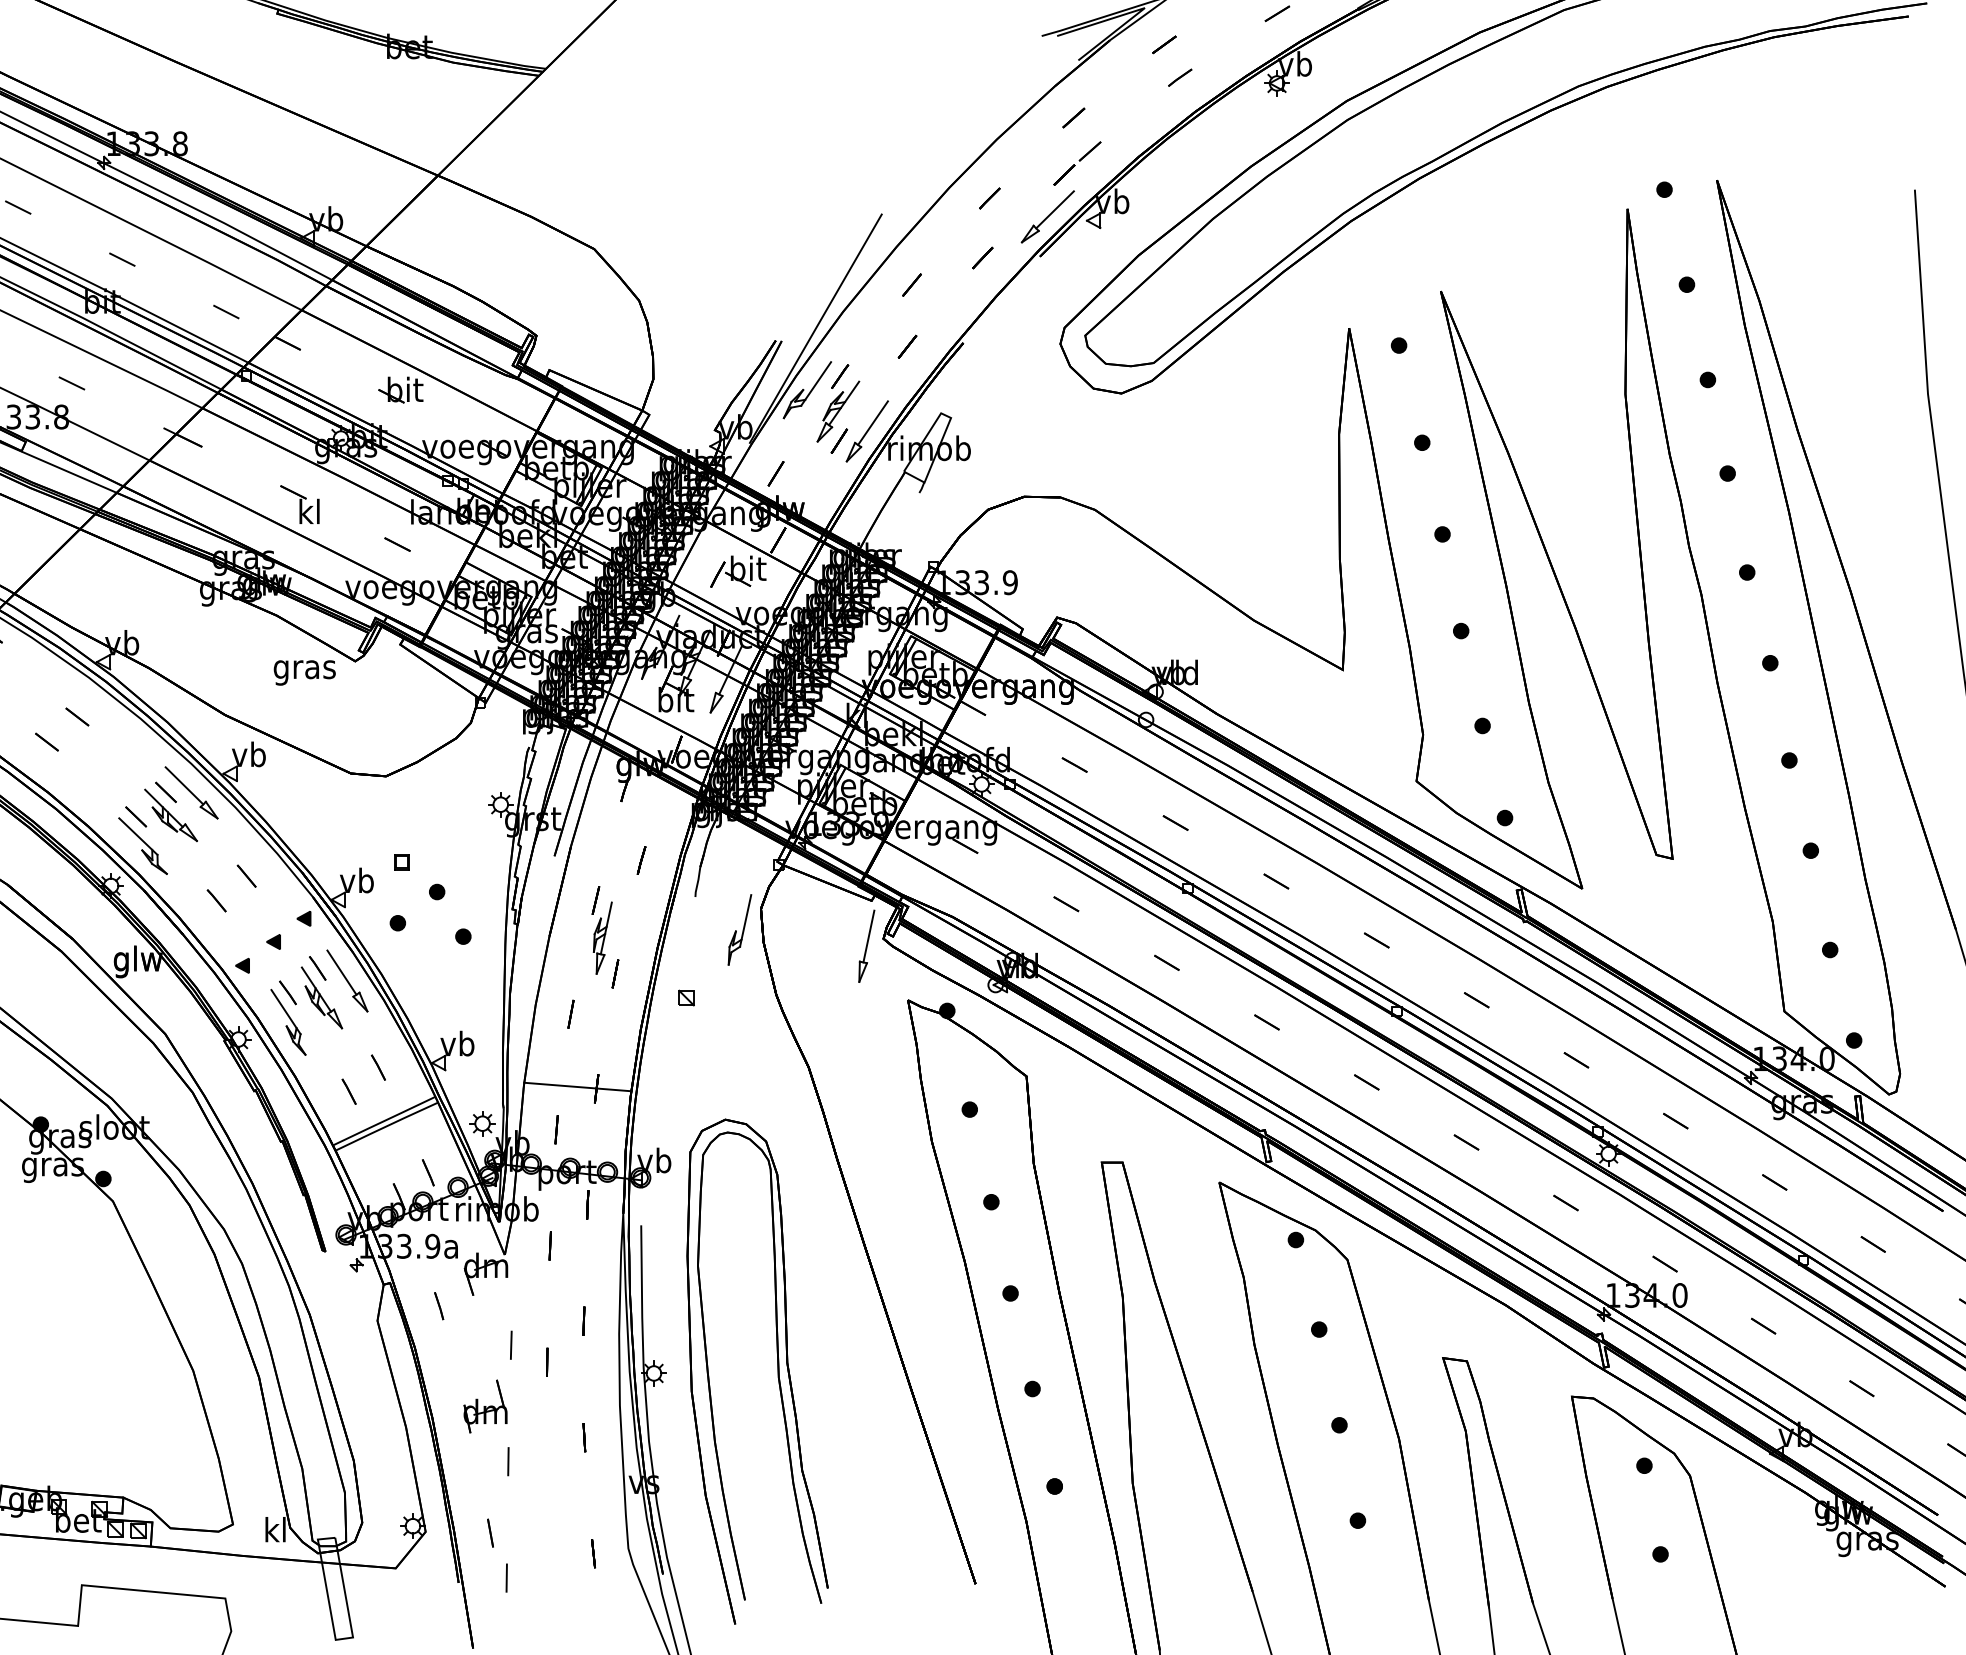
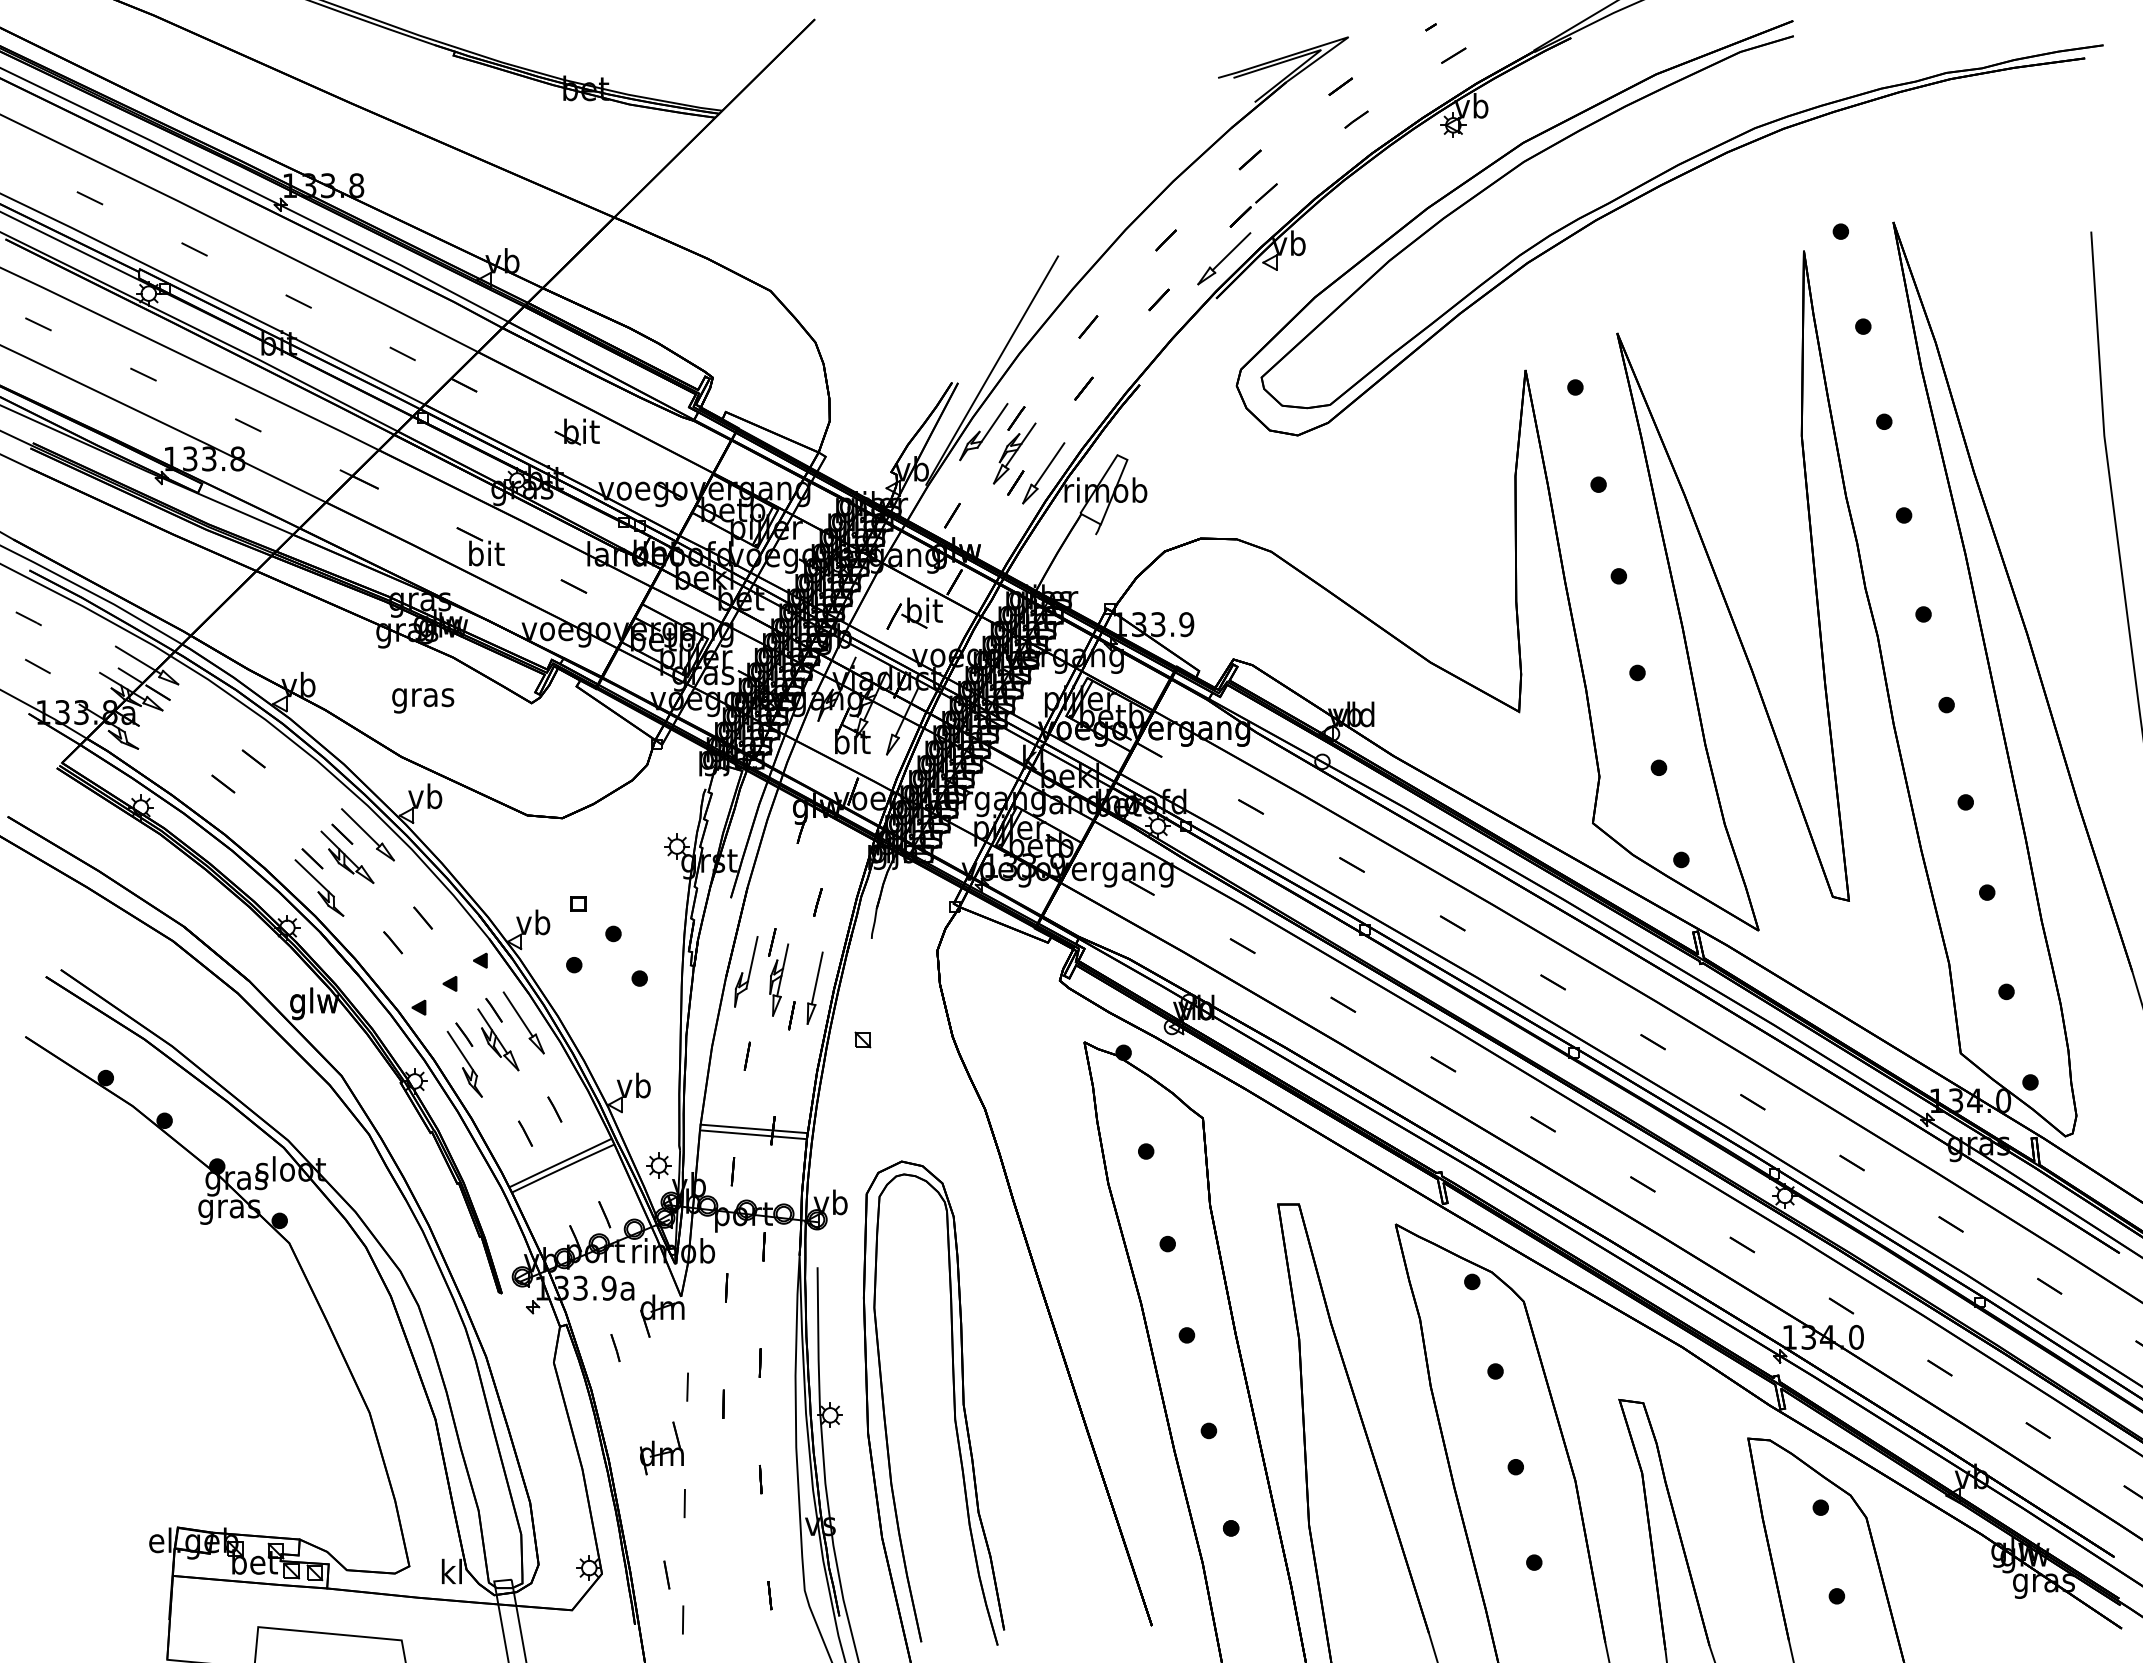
text: (310, 511) -> (486, 553), kl -> bit
text: (305, 672) -> (423, 700), moved
part: (740, 929) -> (746, 971), moved
part: (866, 945) -> (814, 987), moved
line: (577, 1092) -> (753, 1134), added

